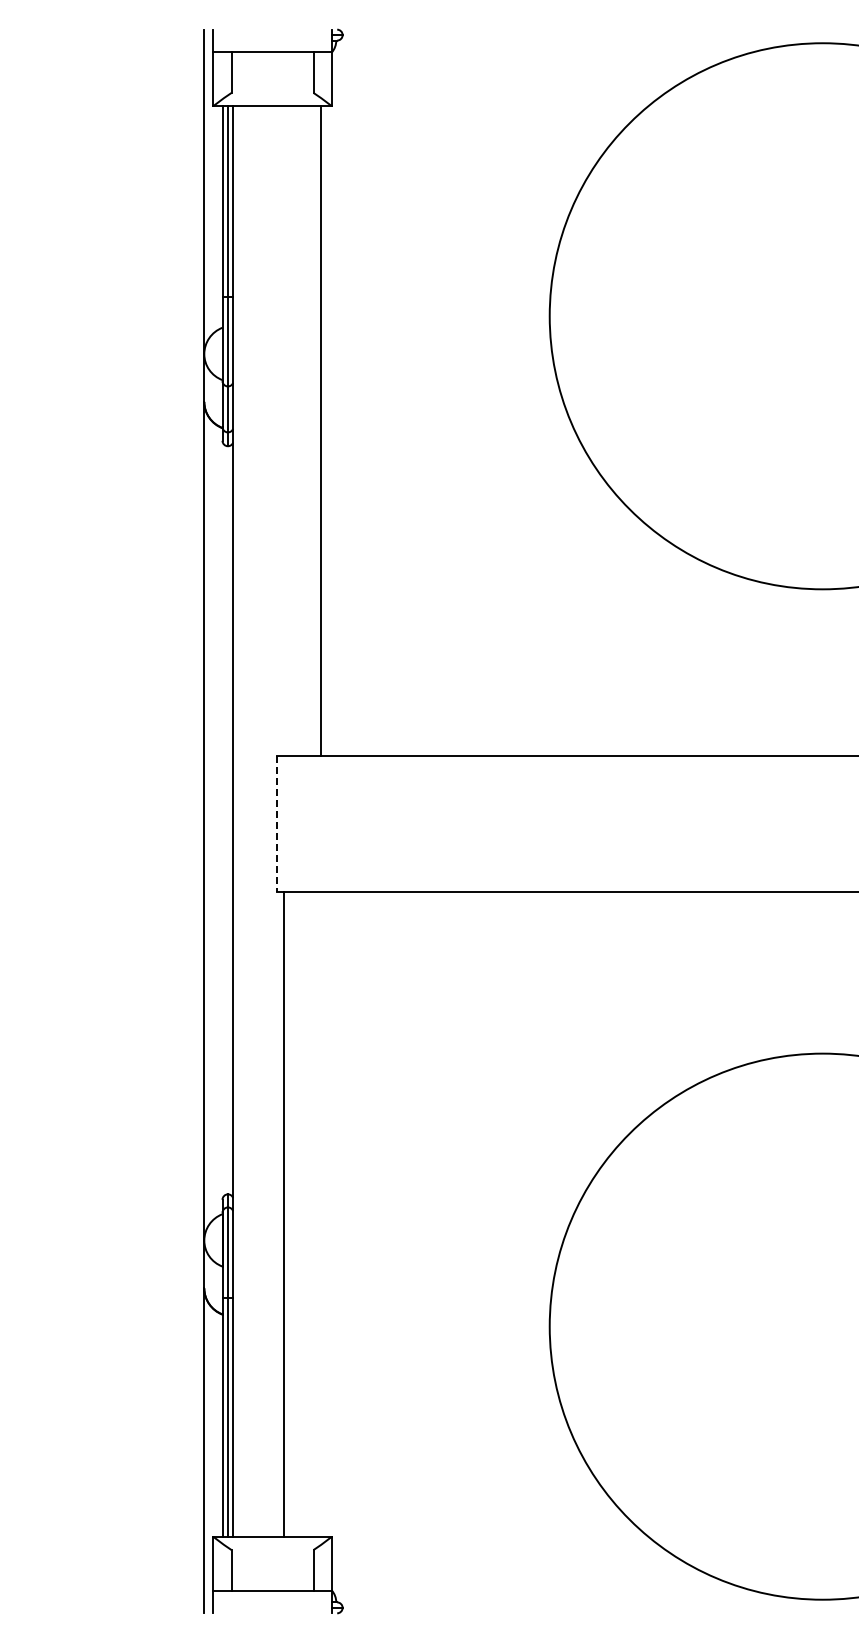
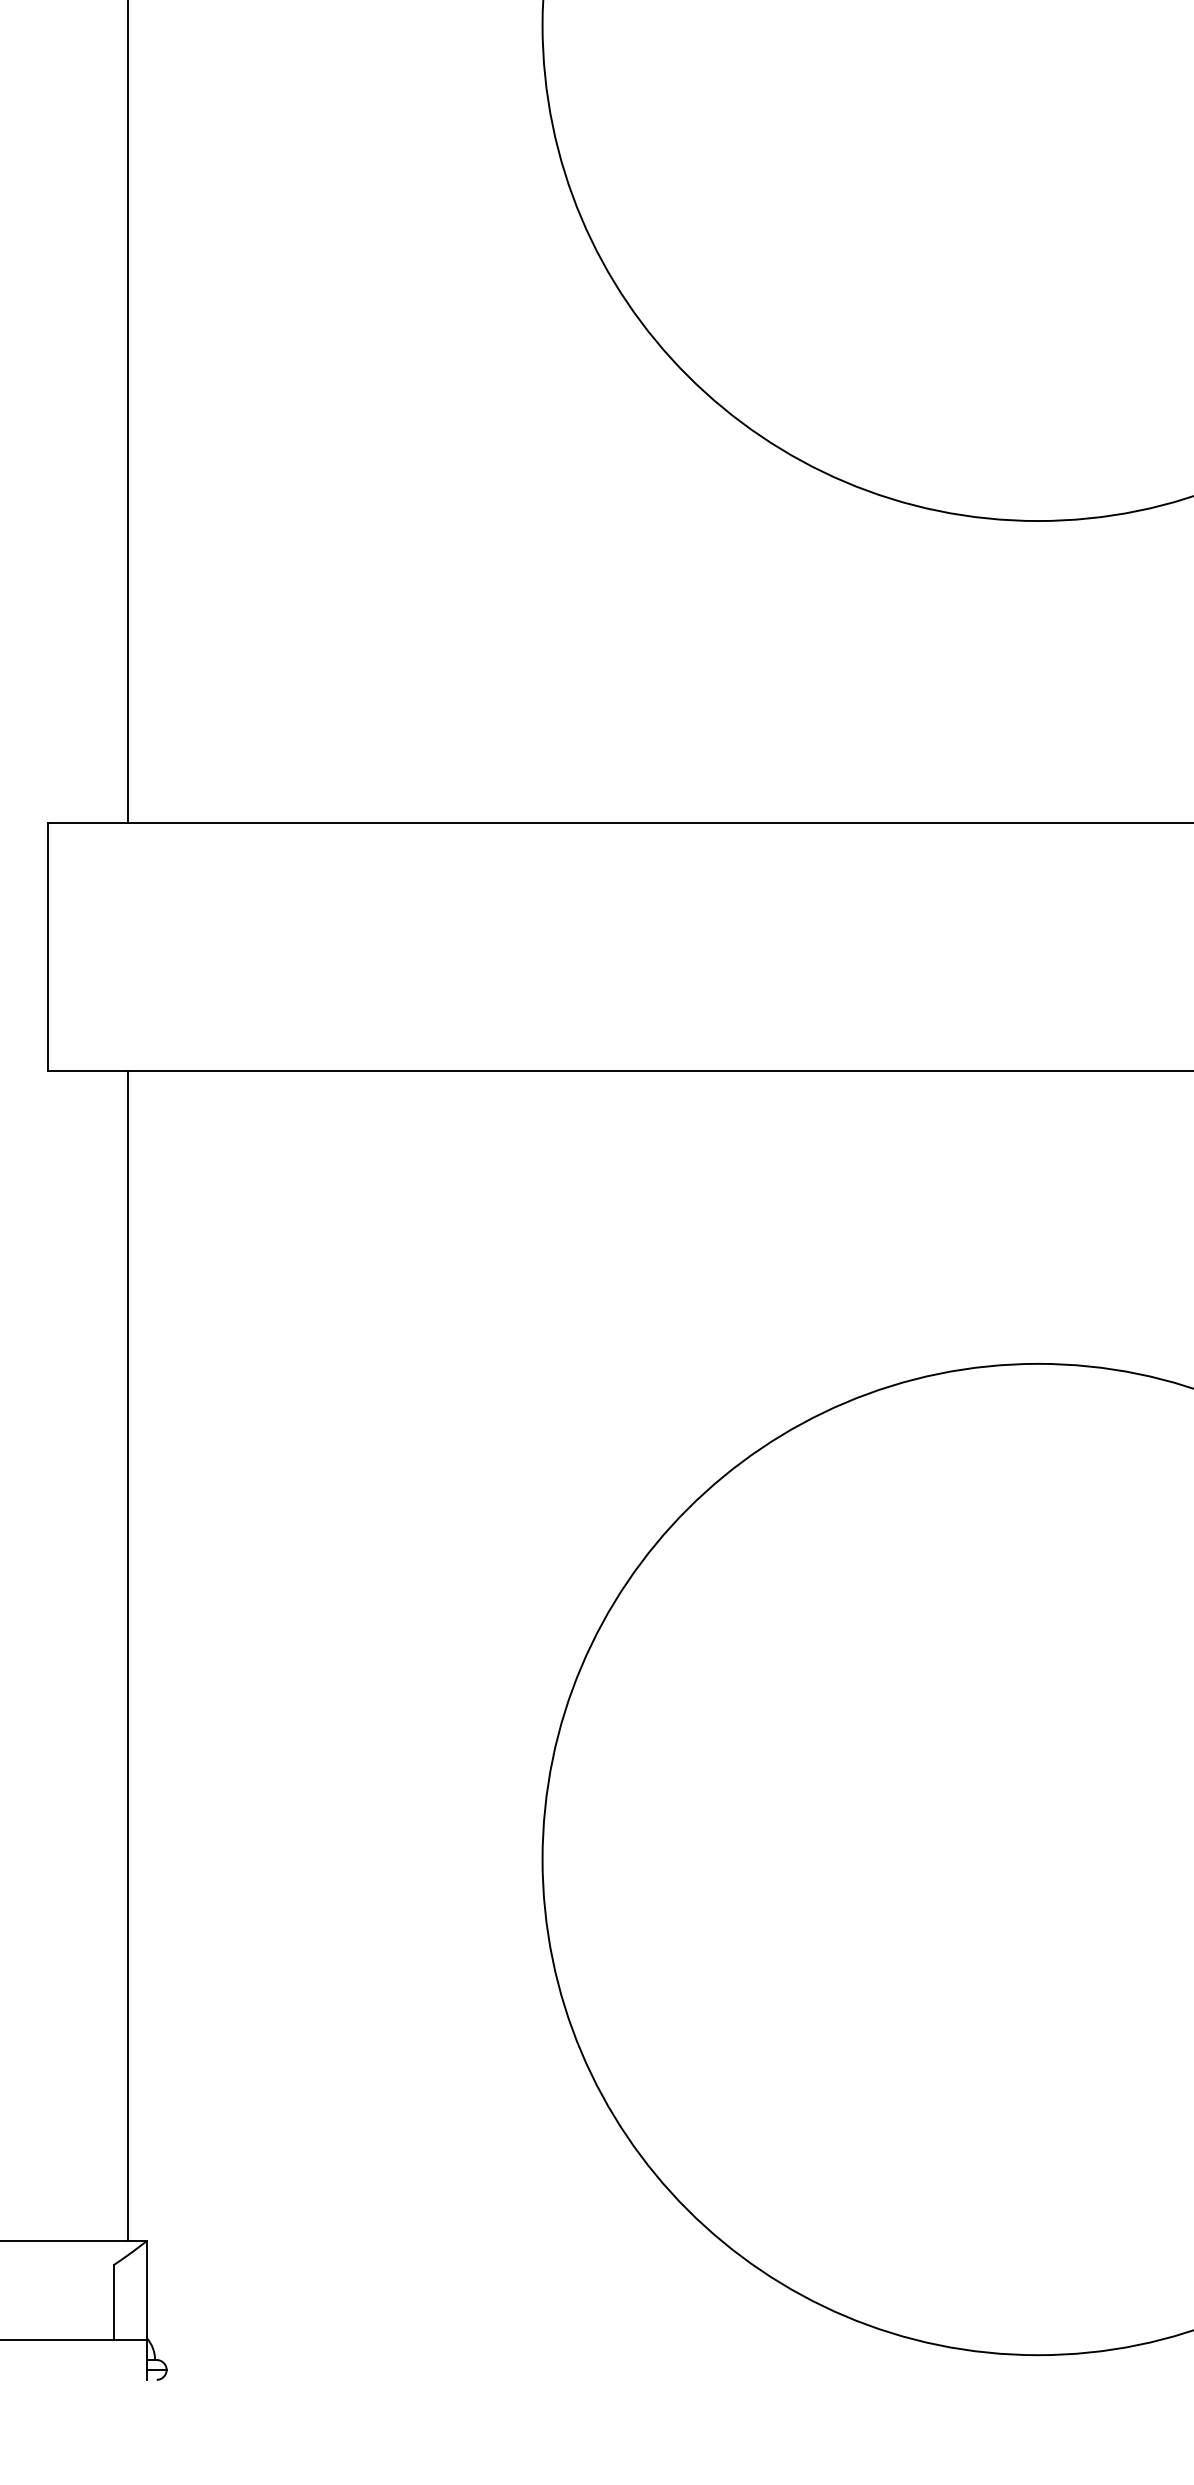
line: (277, 824) -> (48, 947), dashed -> solid
line: (284, 1214) -> (128, 1655), moved

